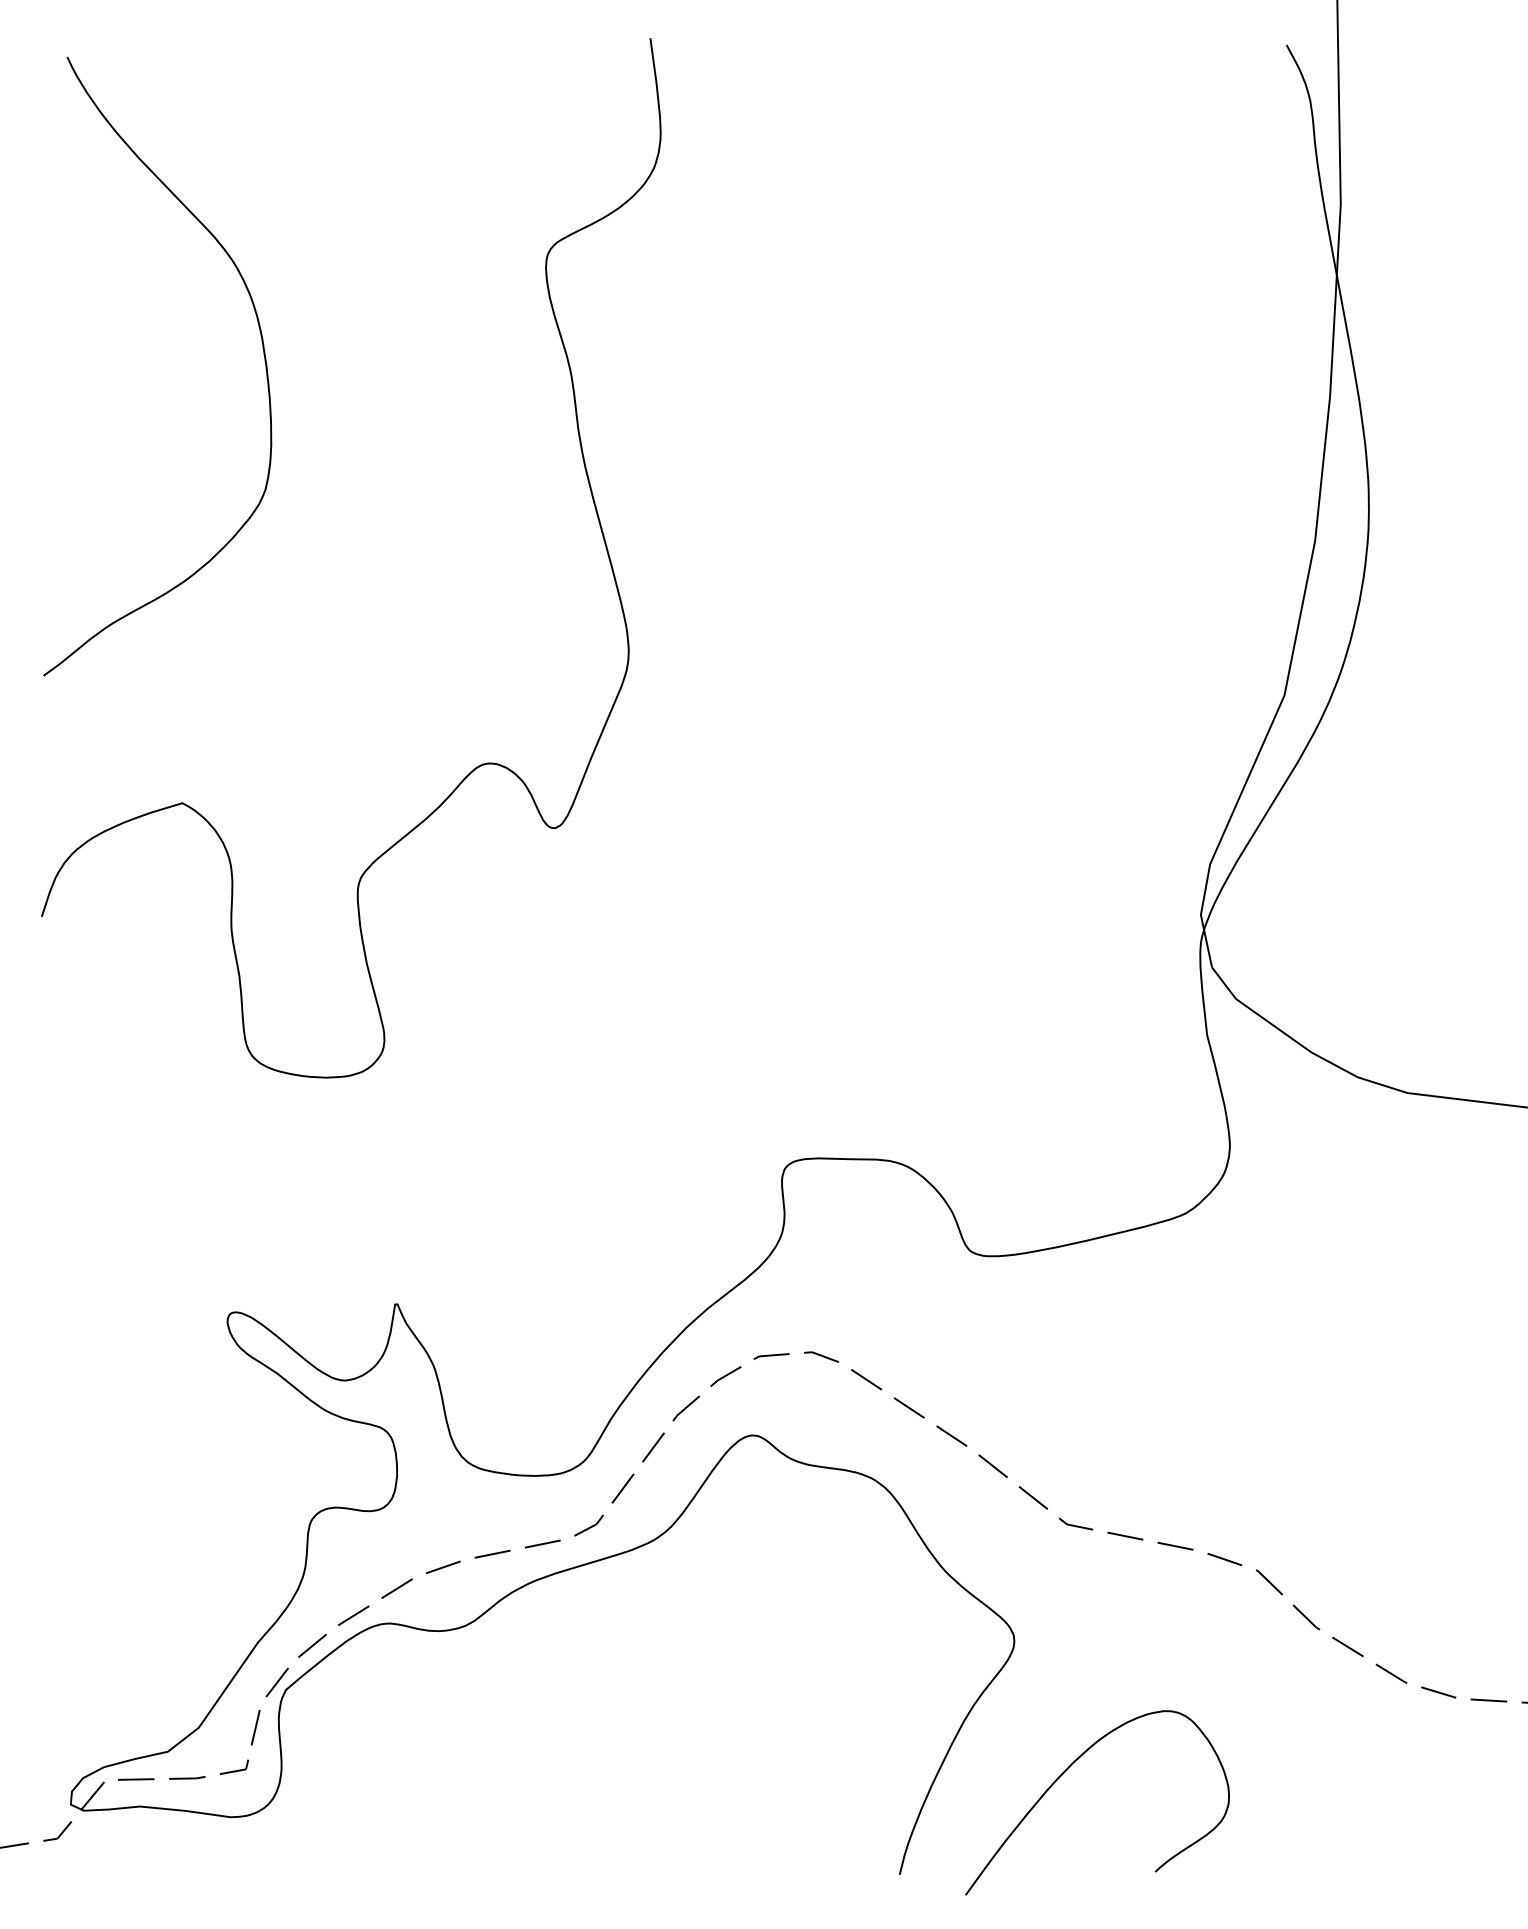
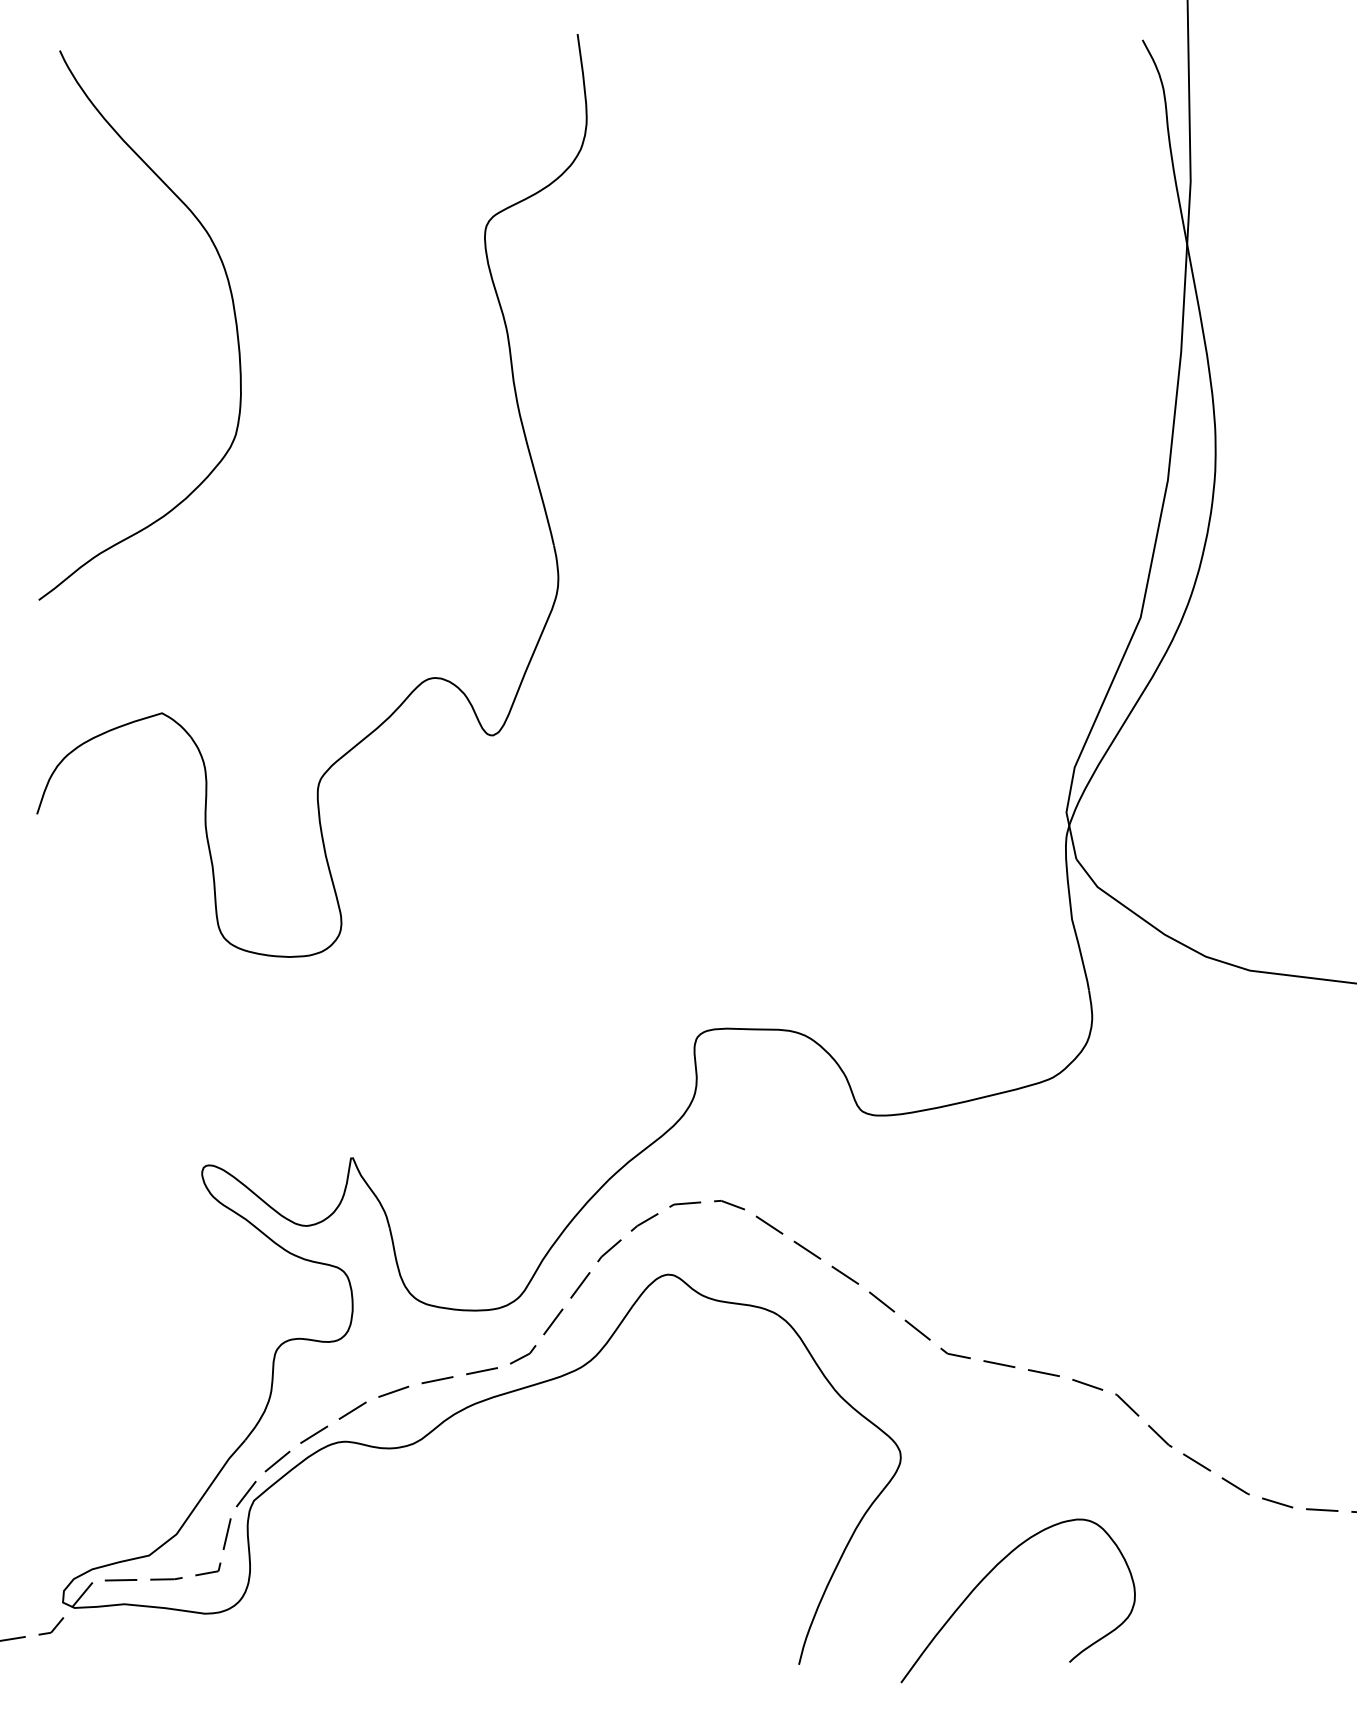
curve: (1066, 1771) -> (990, 1573), moved

